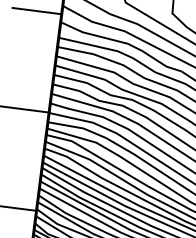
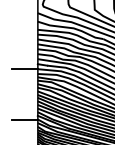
line: (36, 10) -> (24, 17), removed

